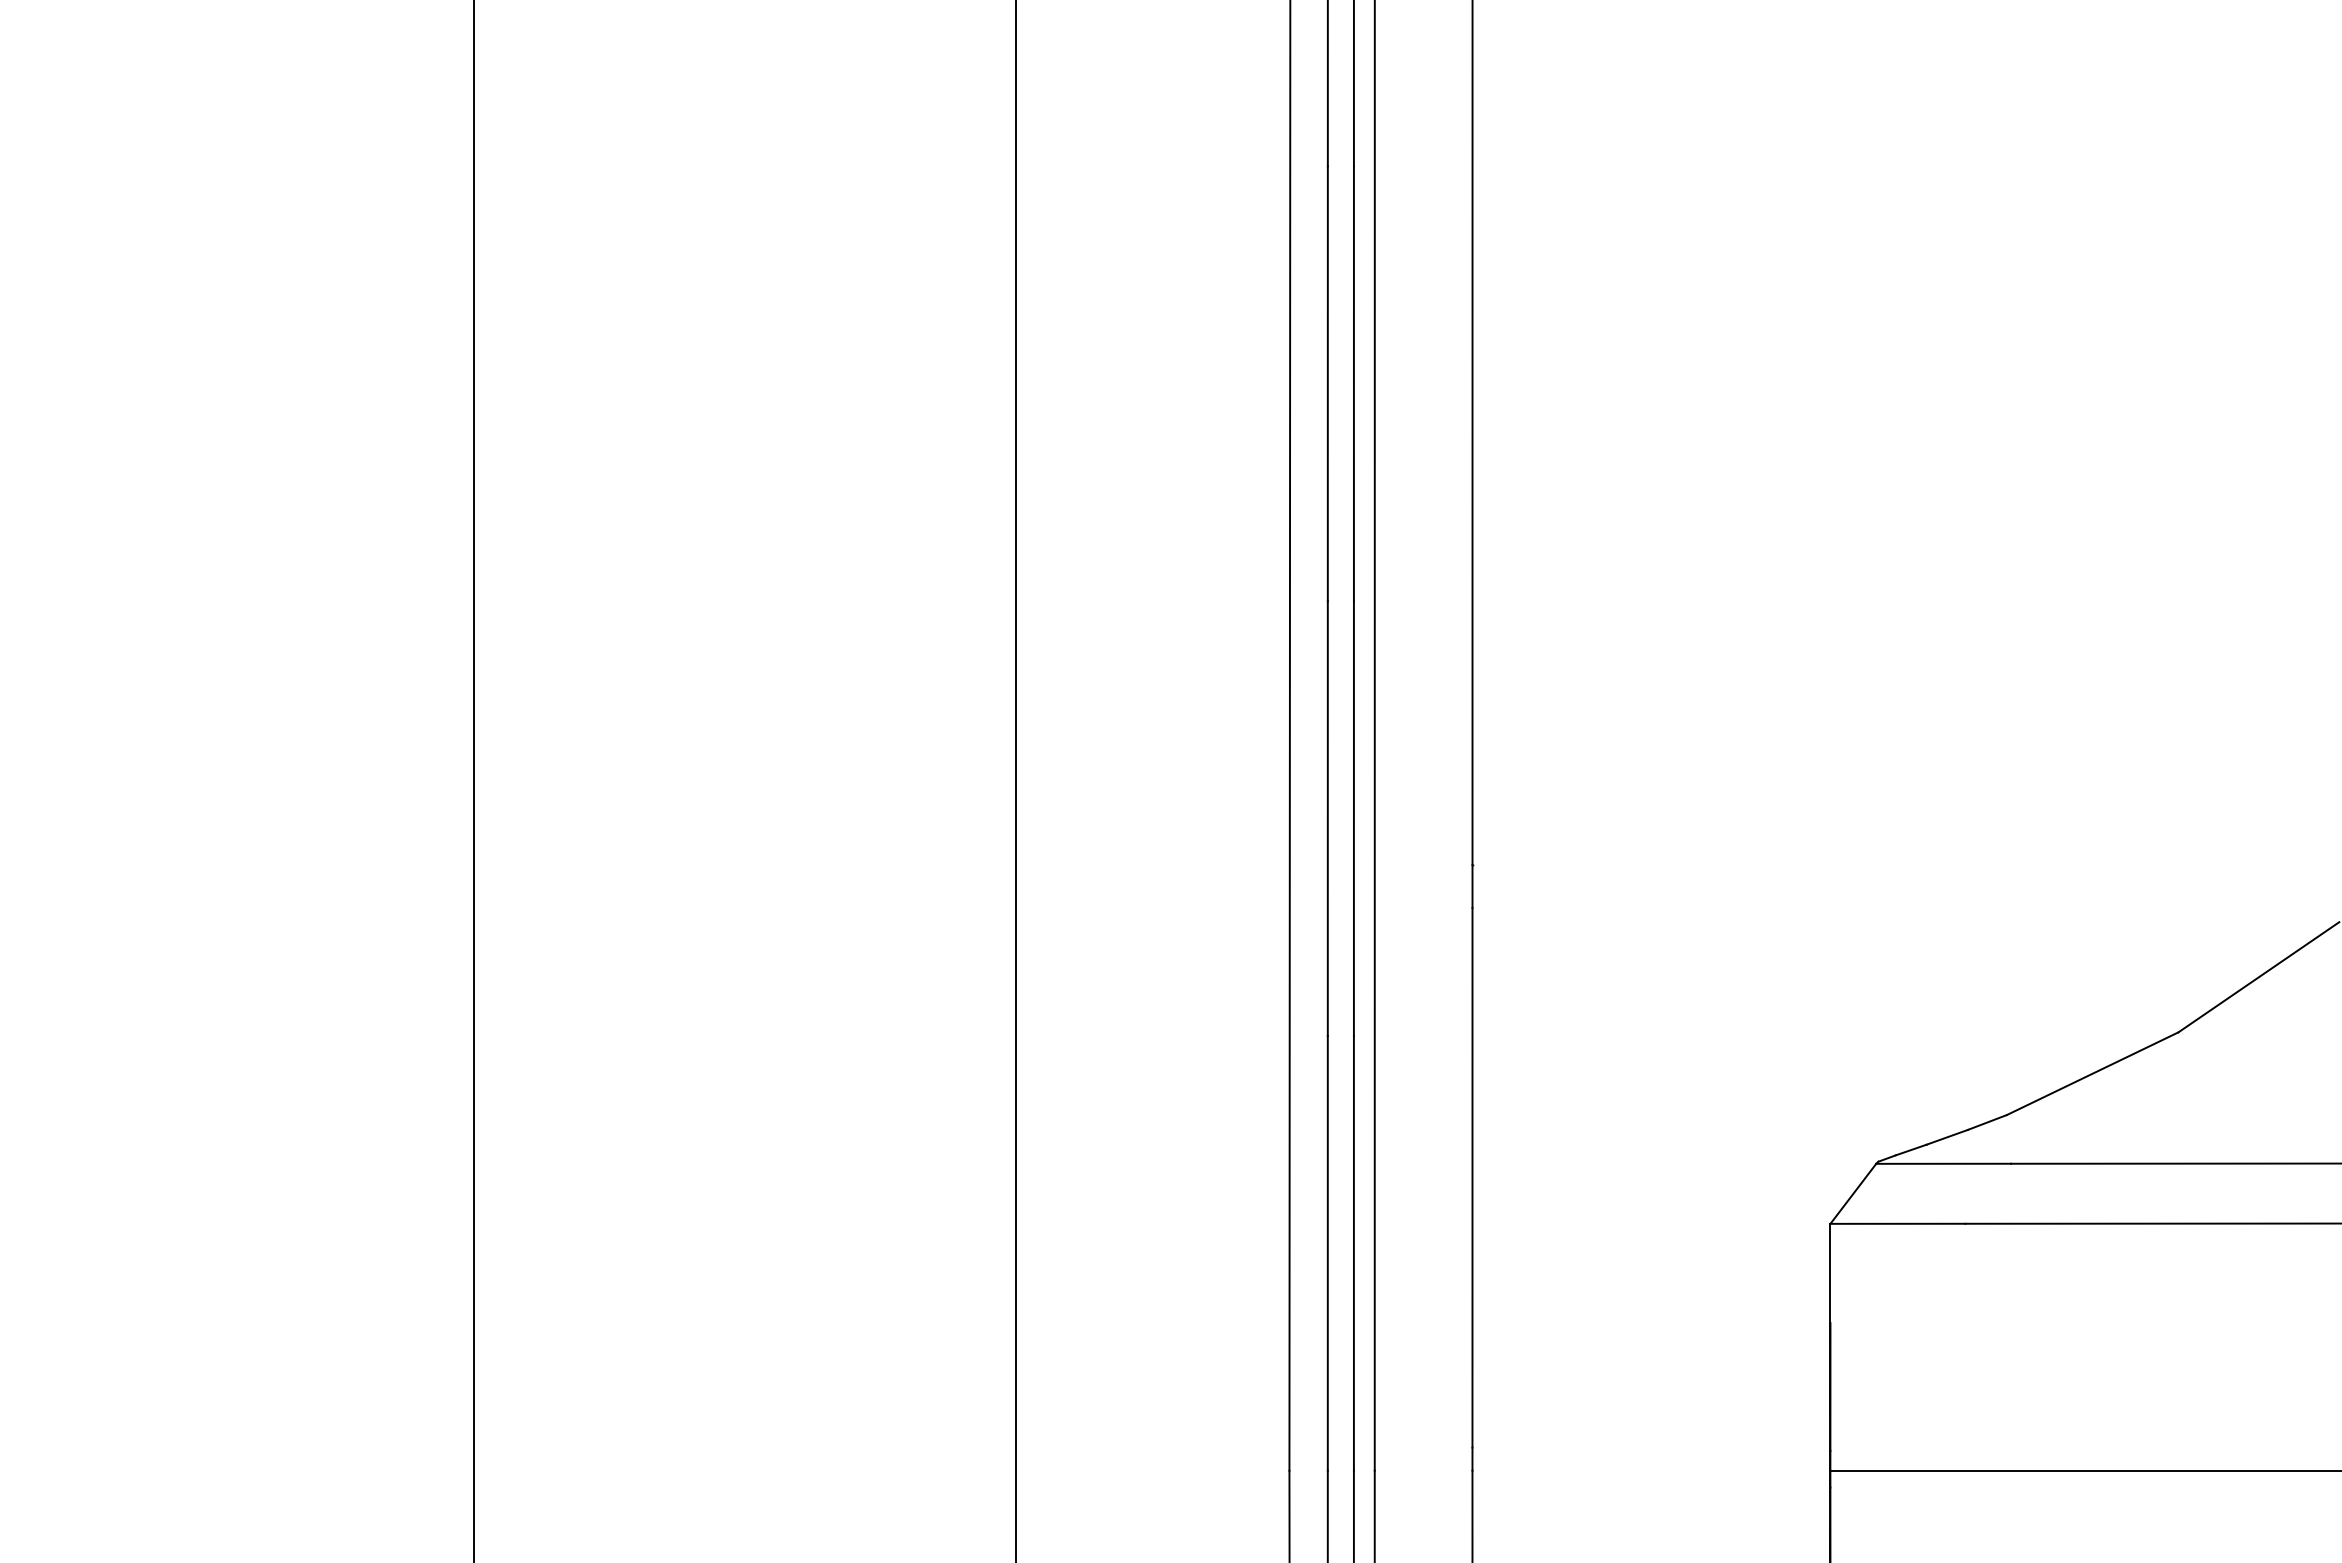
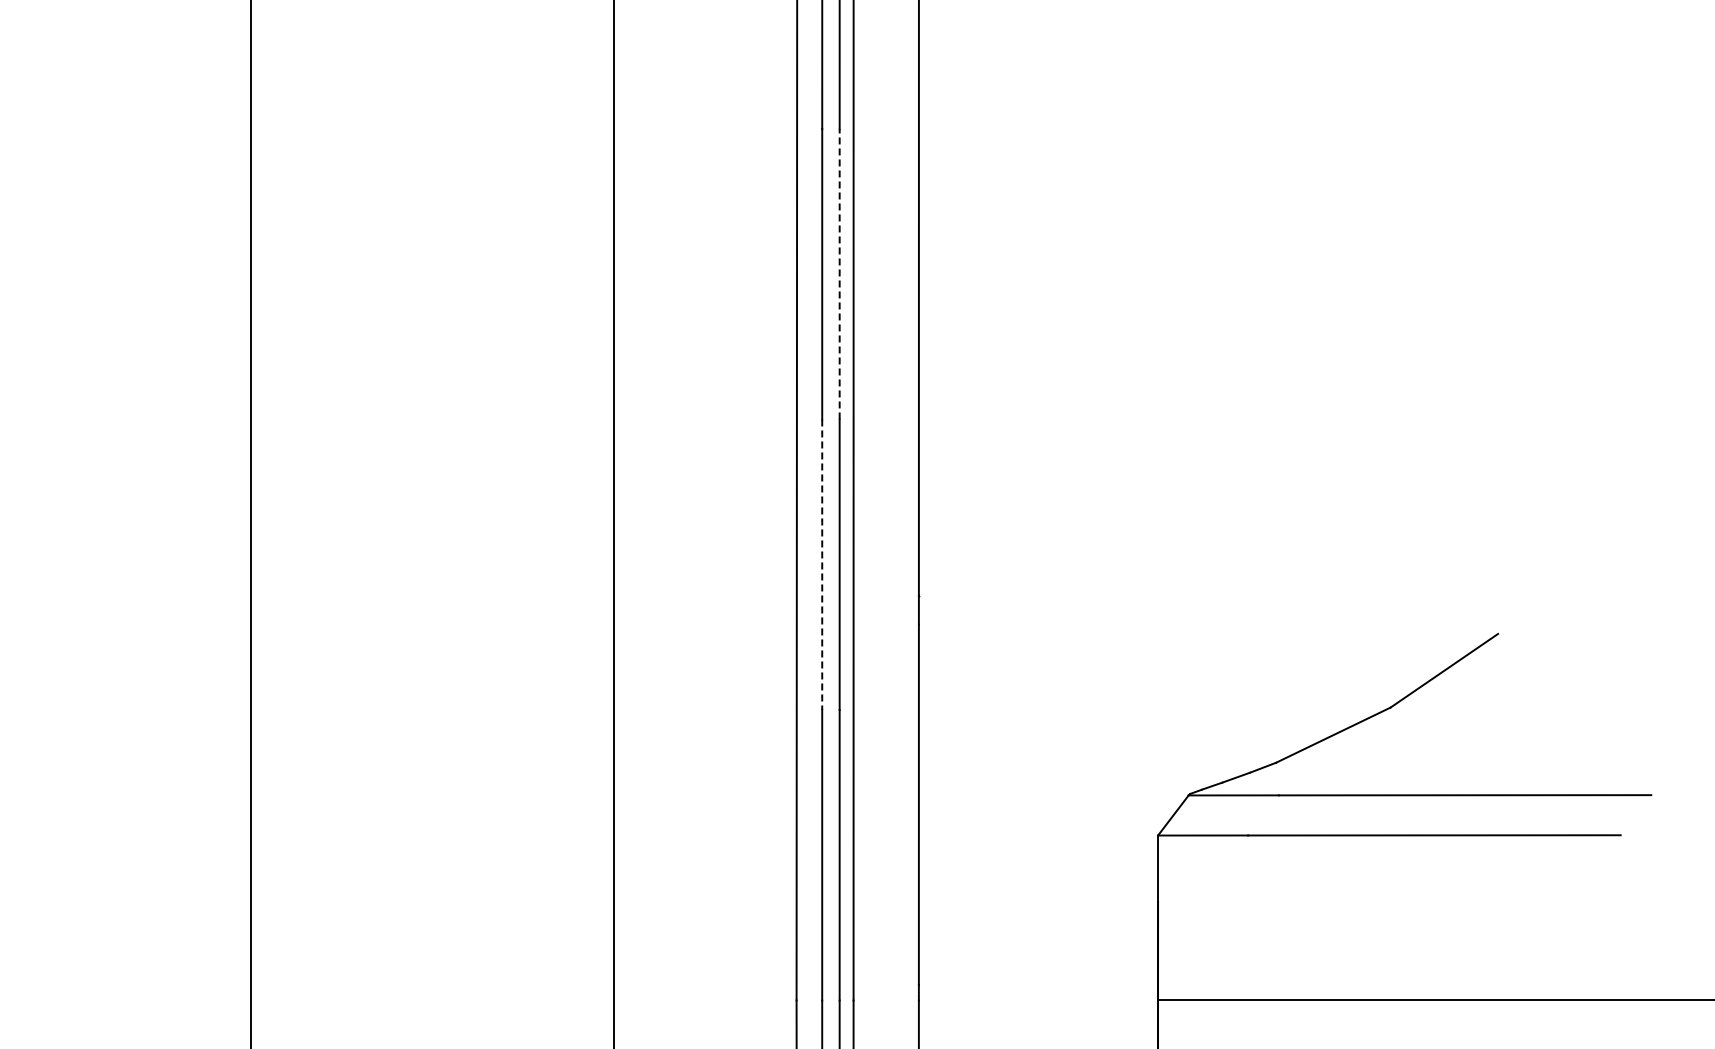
line: (1353, 382) -> (839, 273), solid -> dashed
line: (1328, 819) -> (822, 565), solid -> dashed

